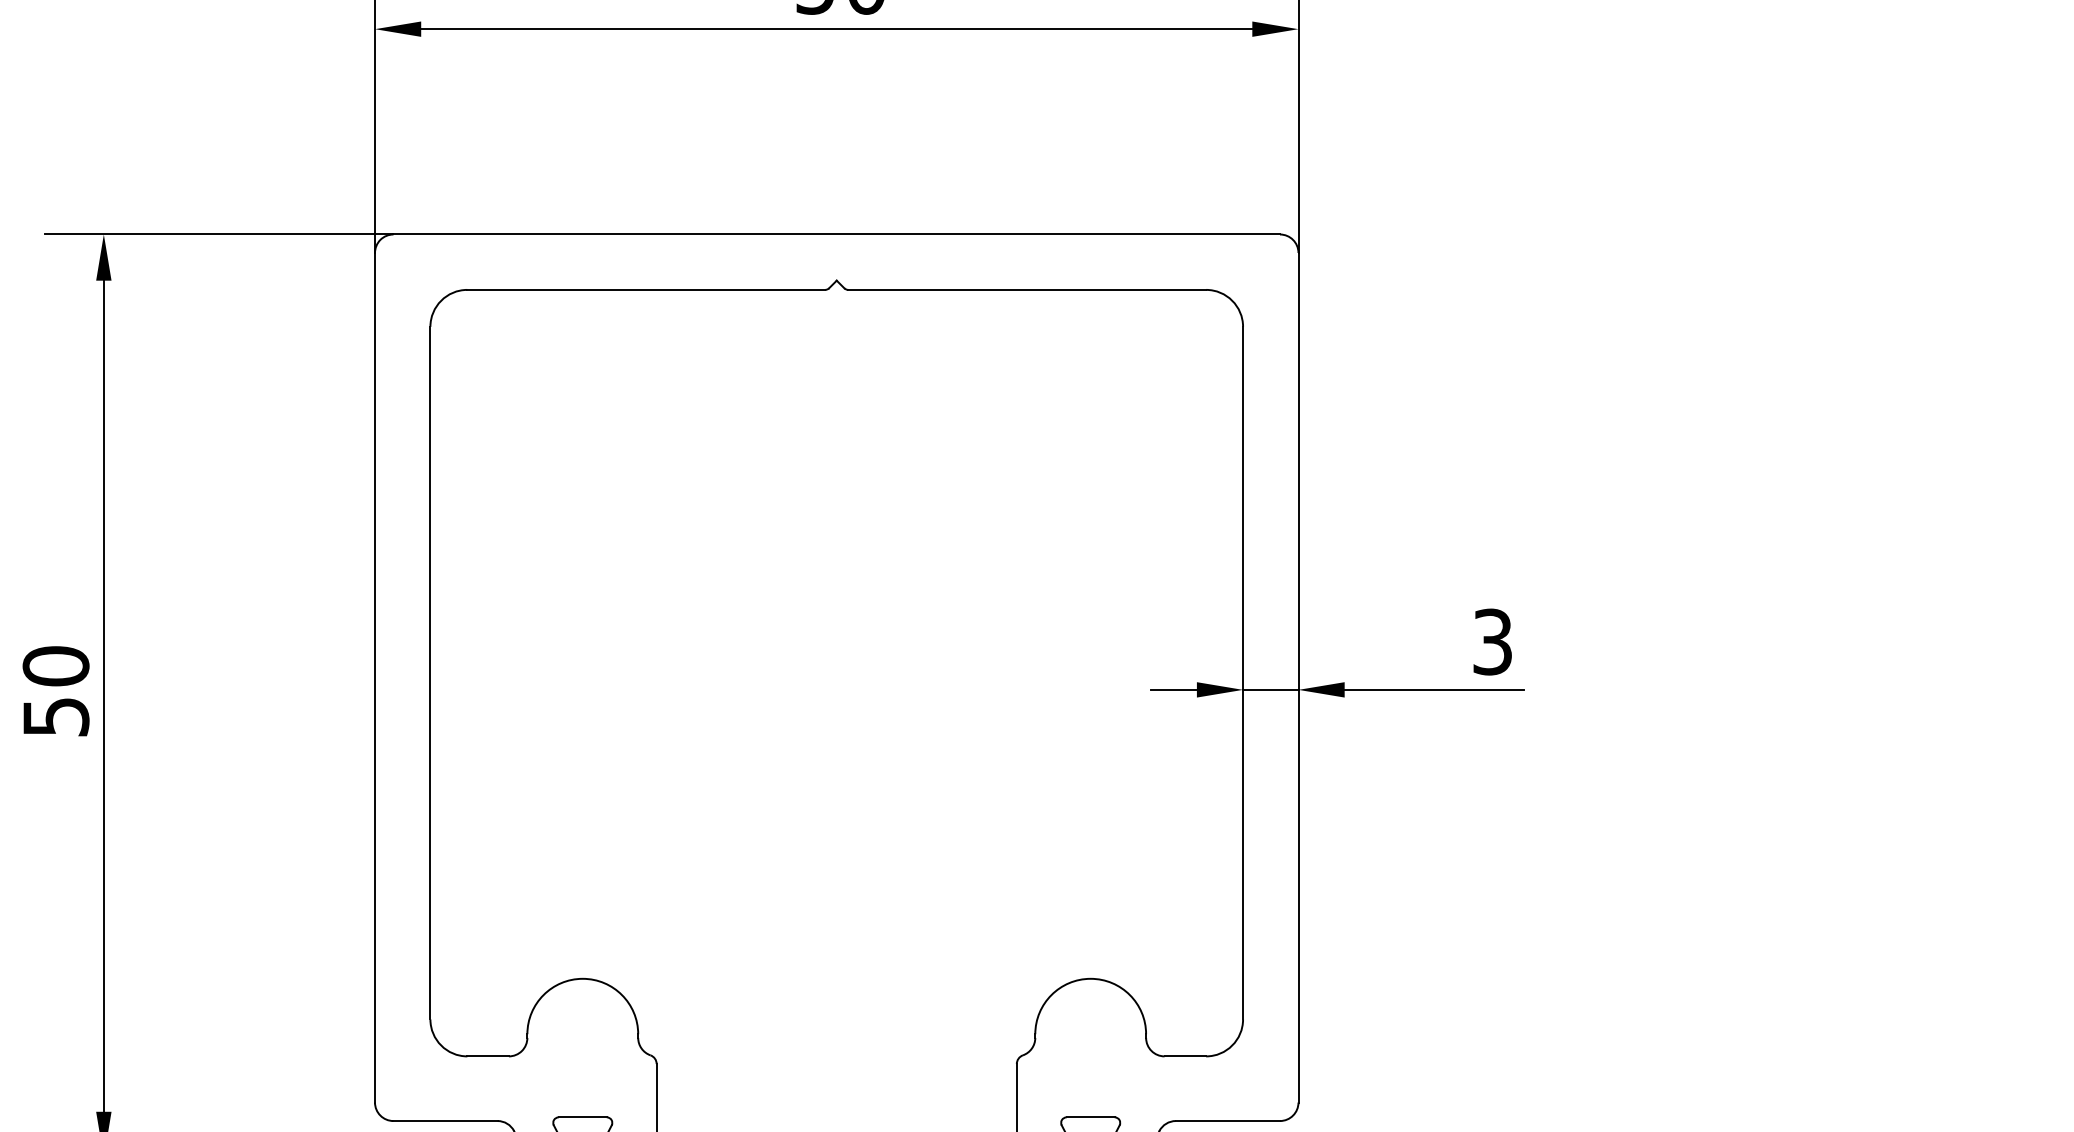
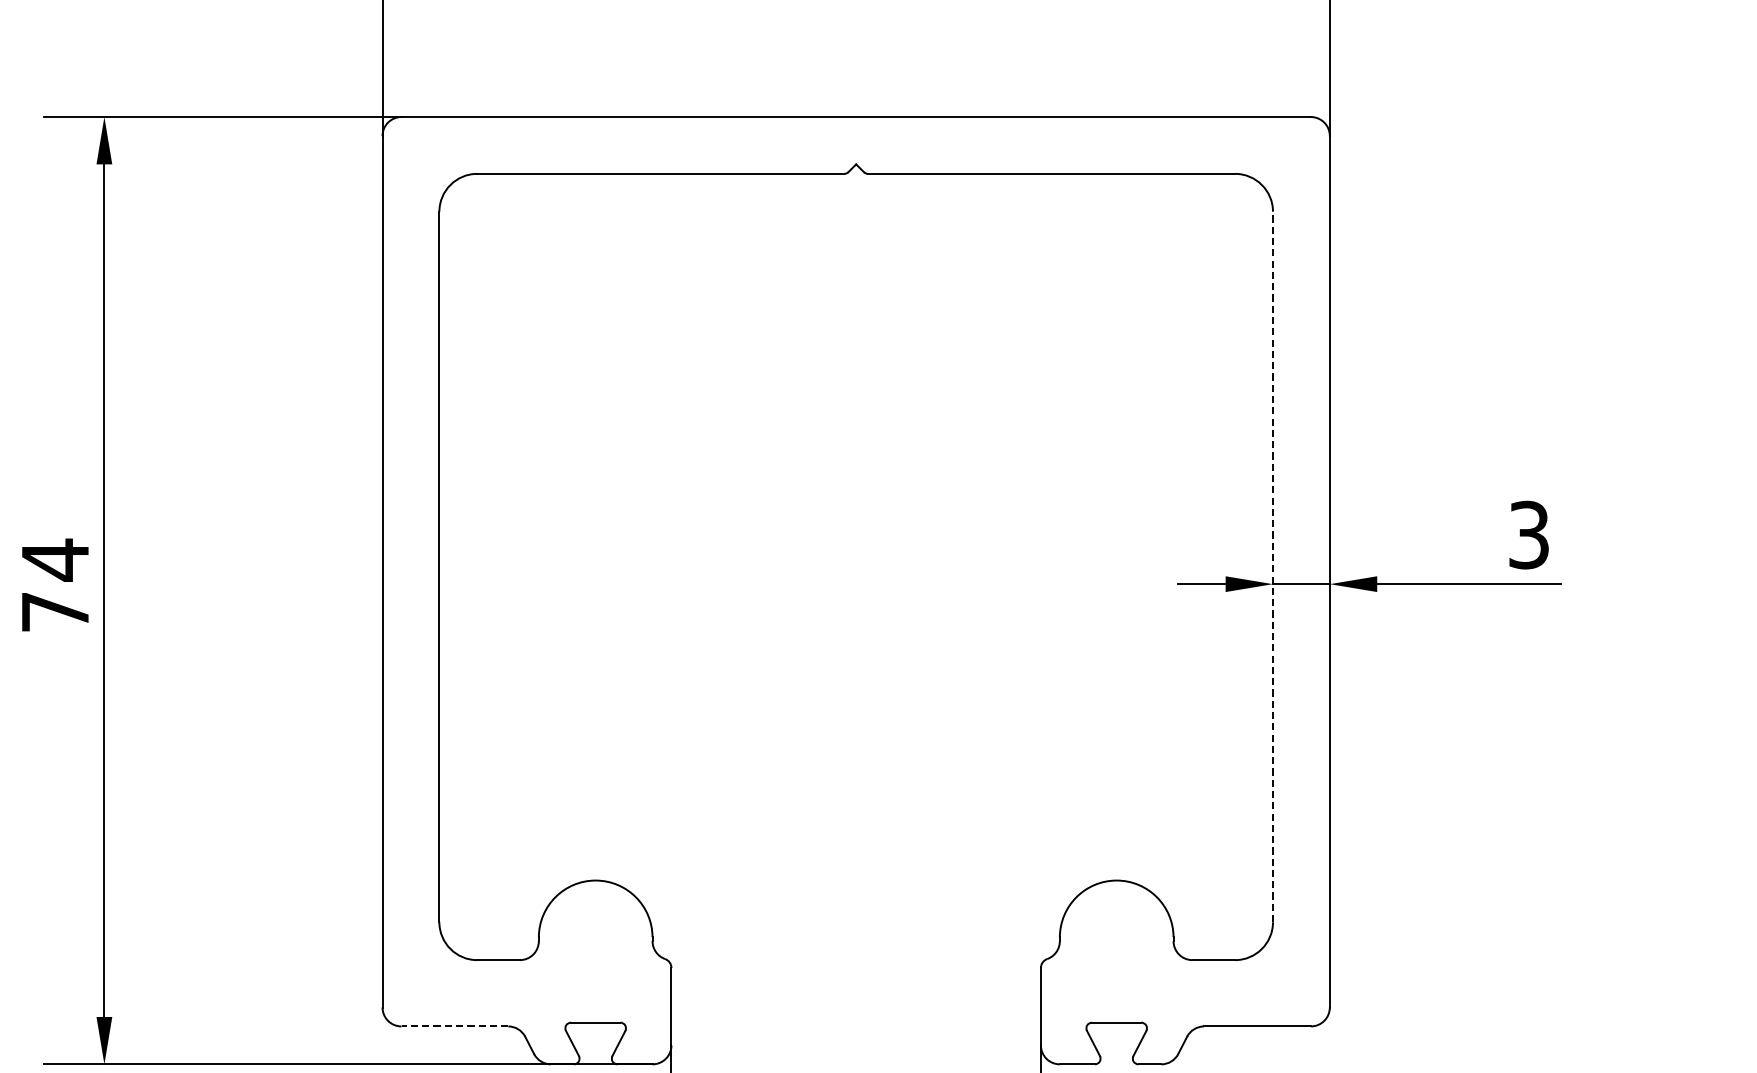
line: (1243, 672) -> (1273, 566), solid -> dashed
text: (55, 690) -> (54, 584), 50 -> 74
line: (445, 1121) -> (454, 1026), solid -> dashed

